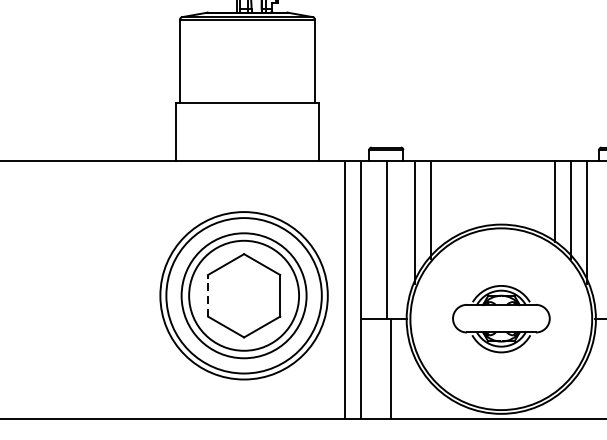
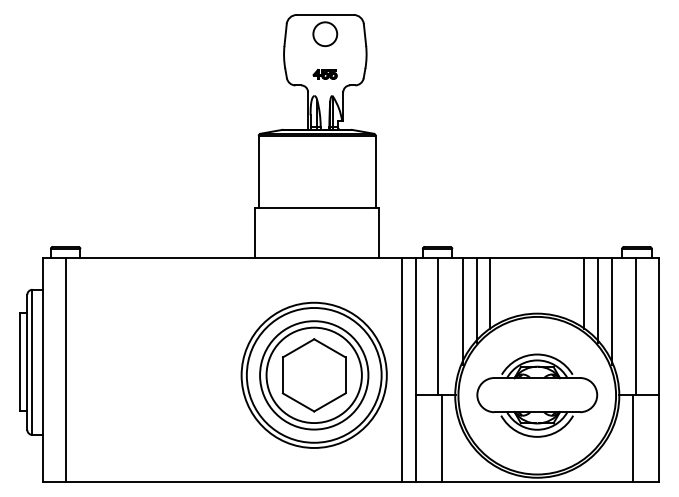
line: (447, 201) -> (490, 293), added
line: (207, 294) -> (282, 374), dashed -> solid
part: (501, 318) -> (537, 395), size x1.43

